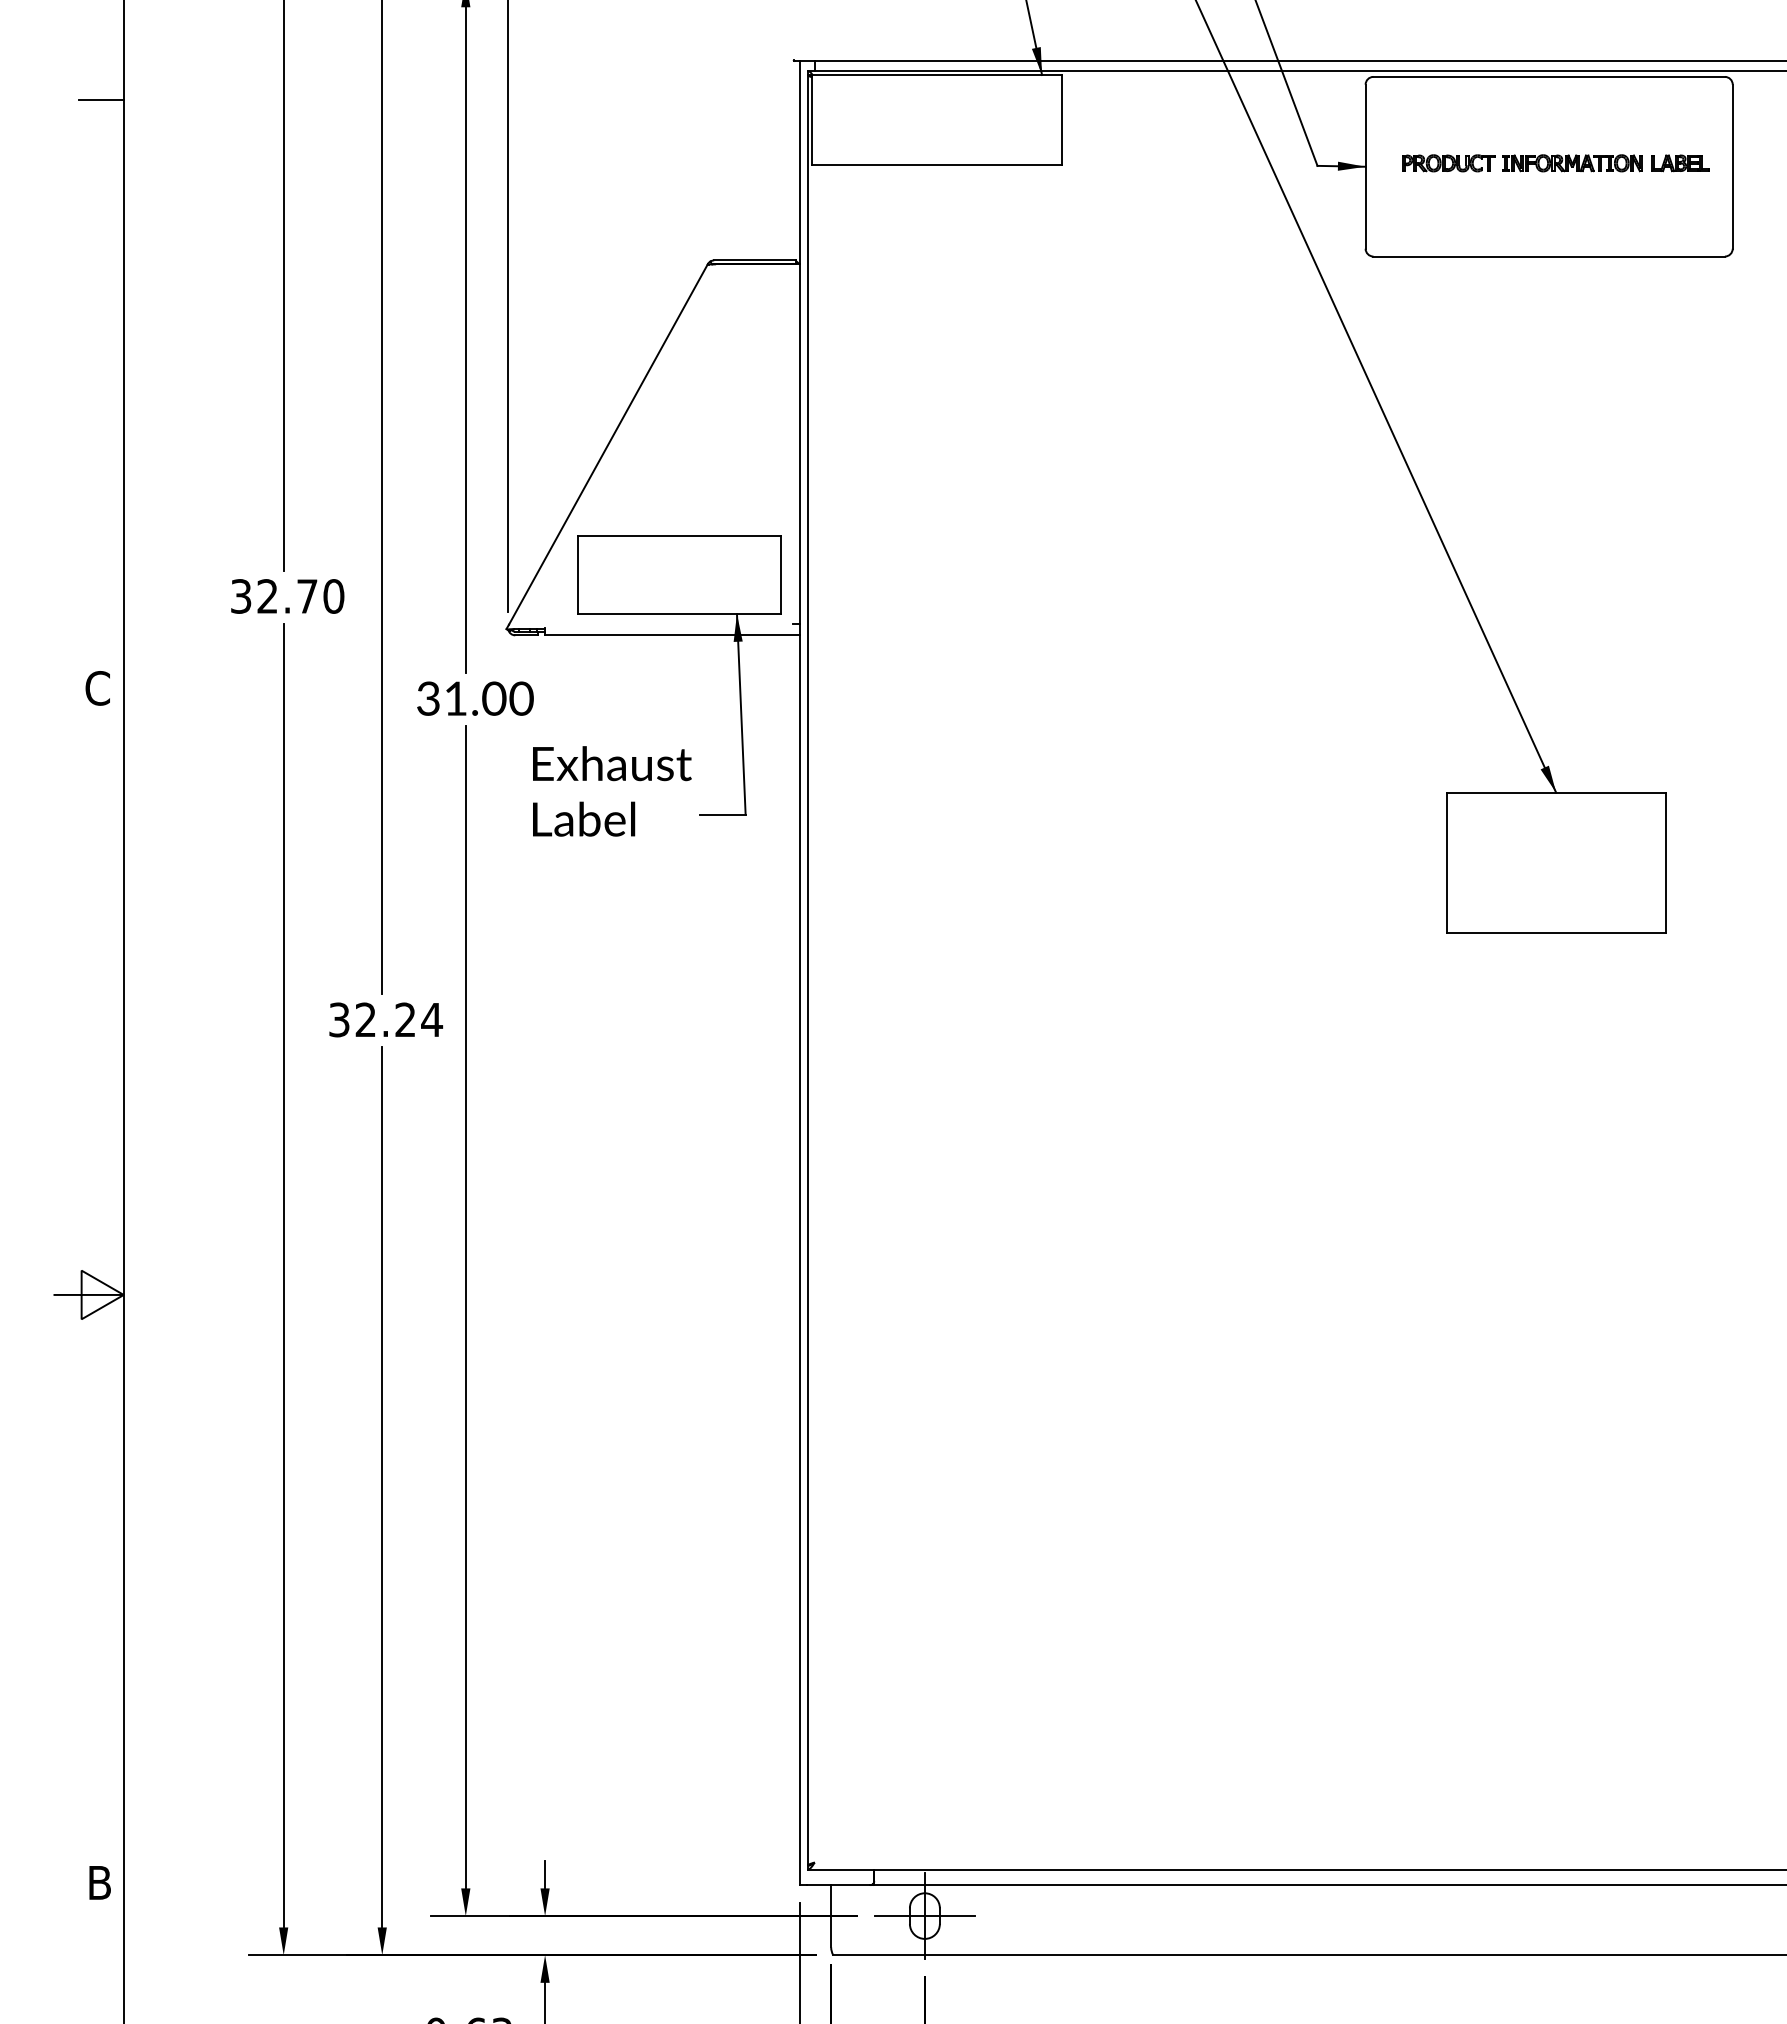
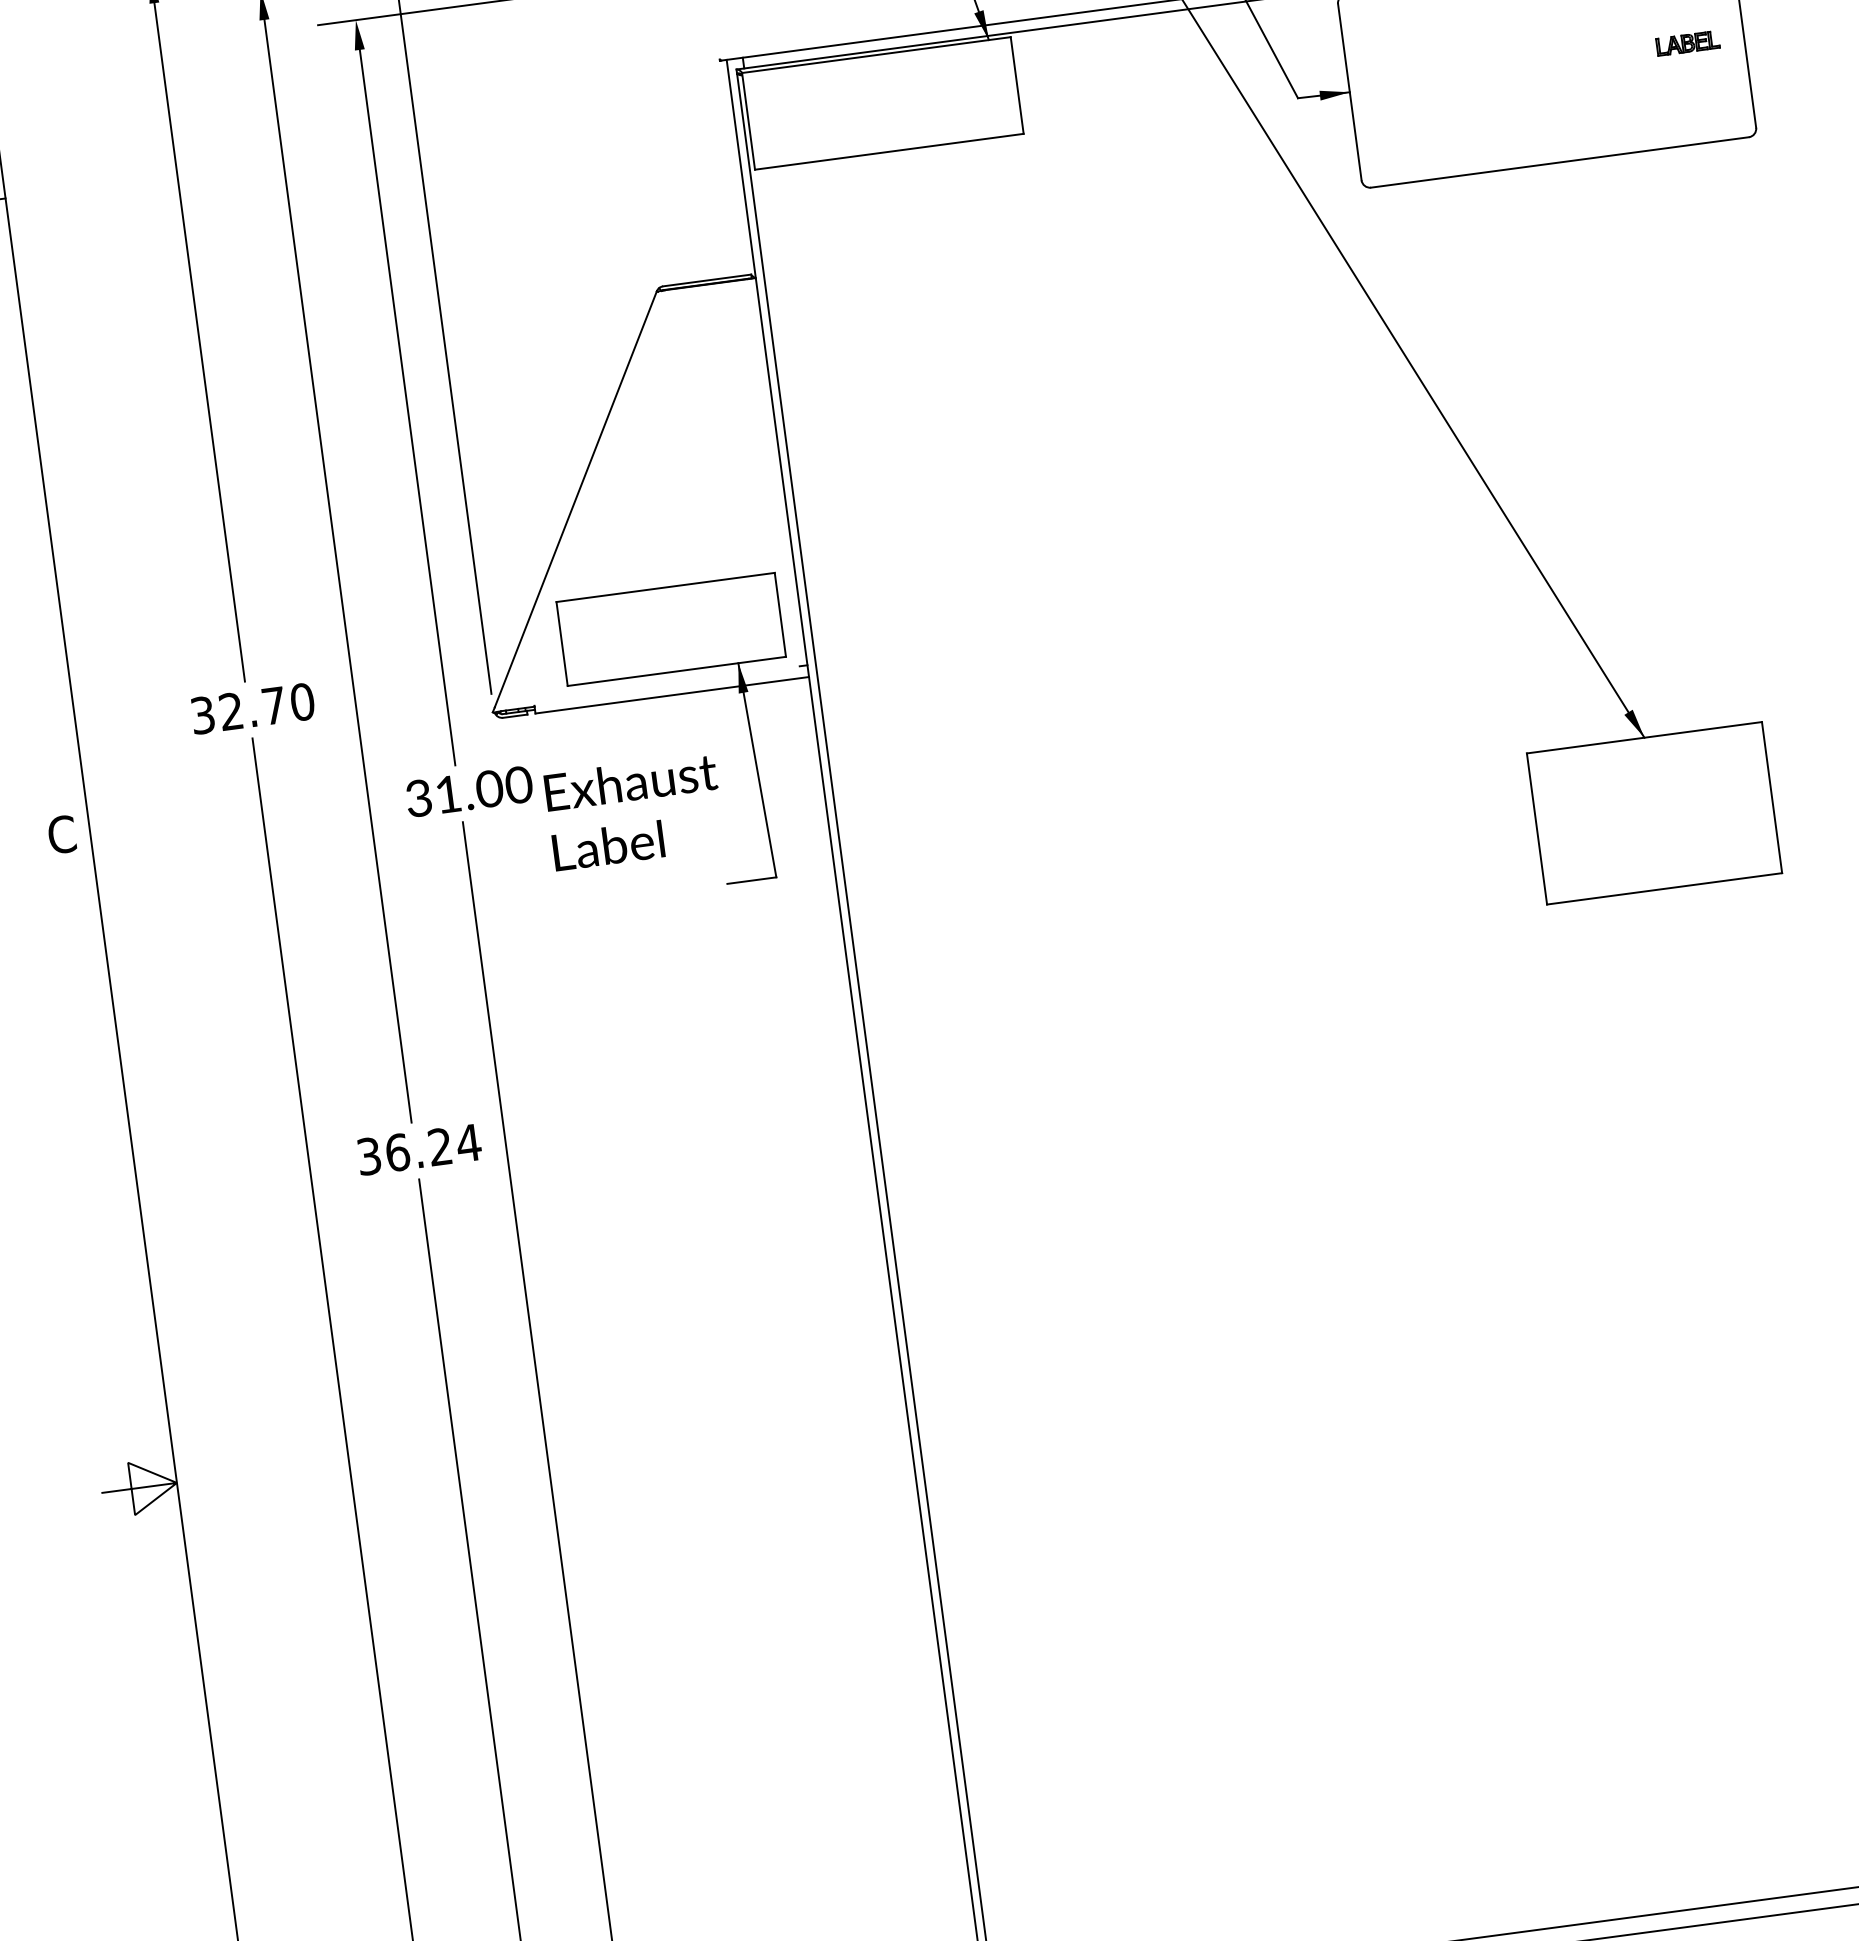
part: (1522, 163) -> (1517, 66), removed
text: (612, 791) -> (635, 811), moved
text: (365, 1019) -> (397, 1152), 32.24 -> 36.24

